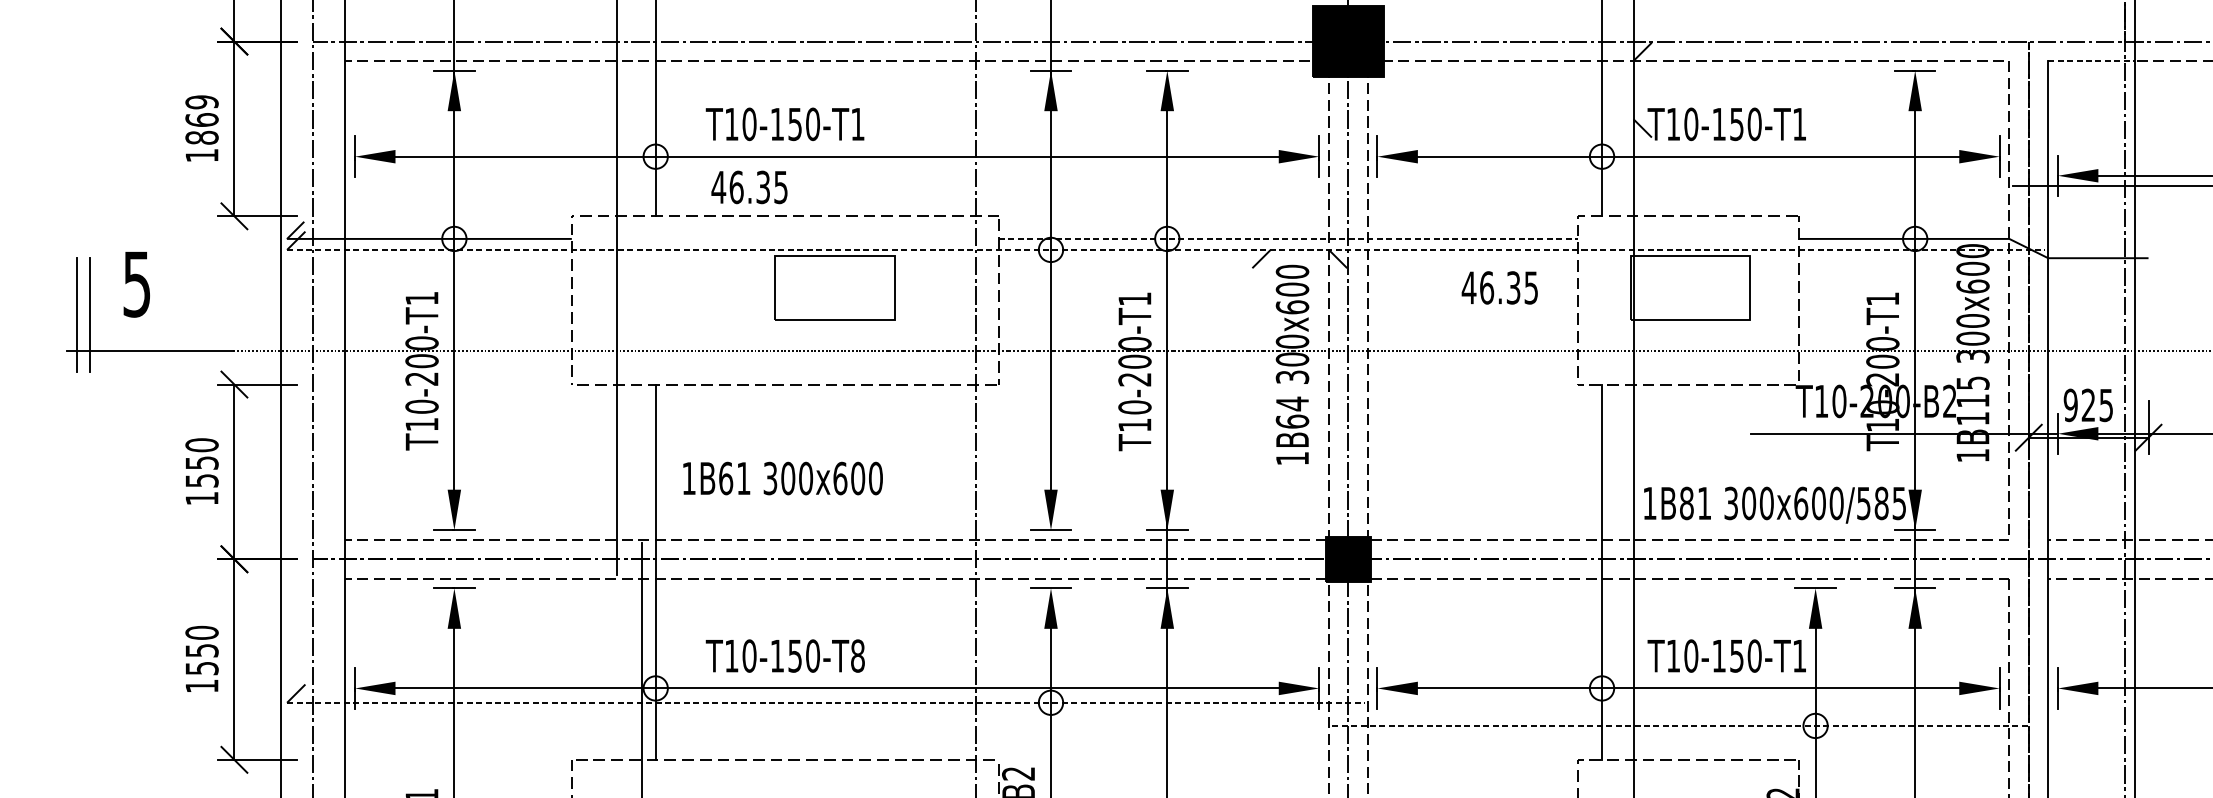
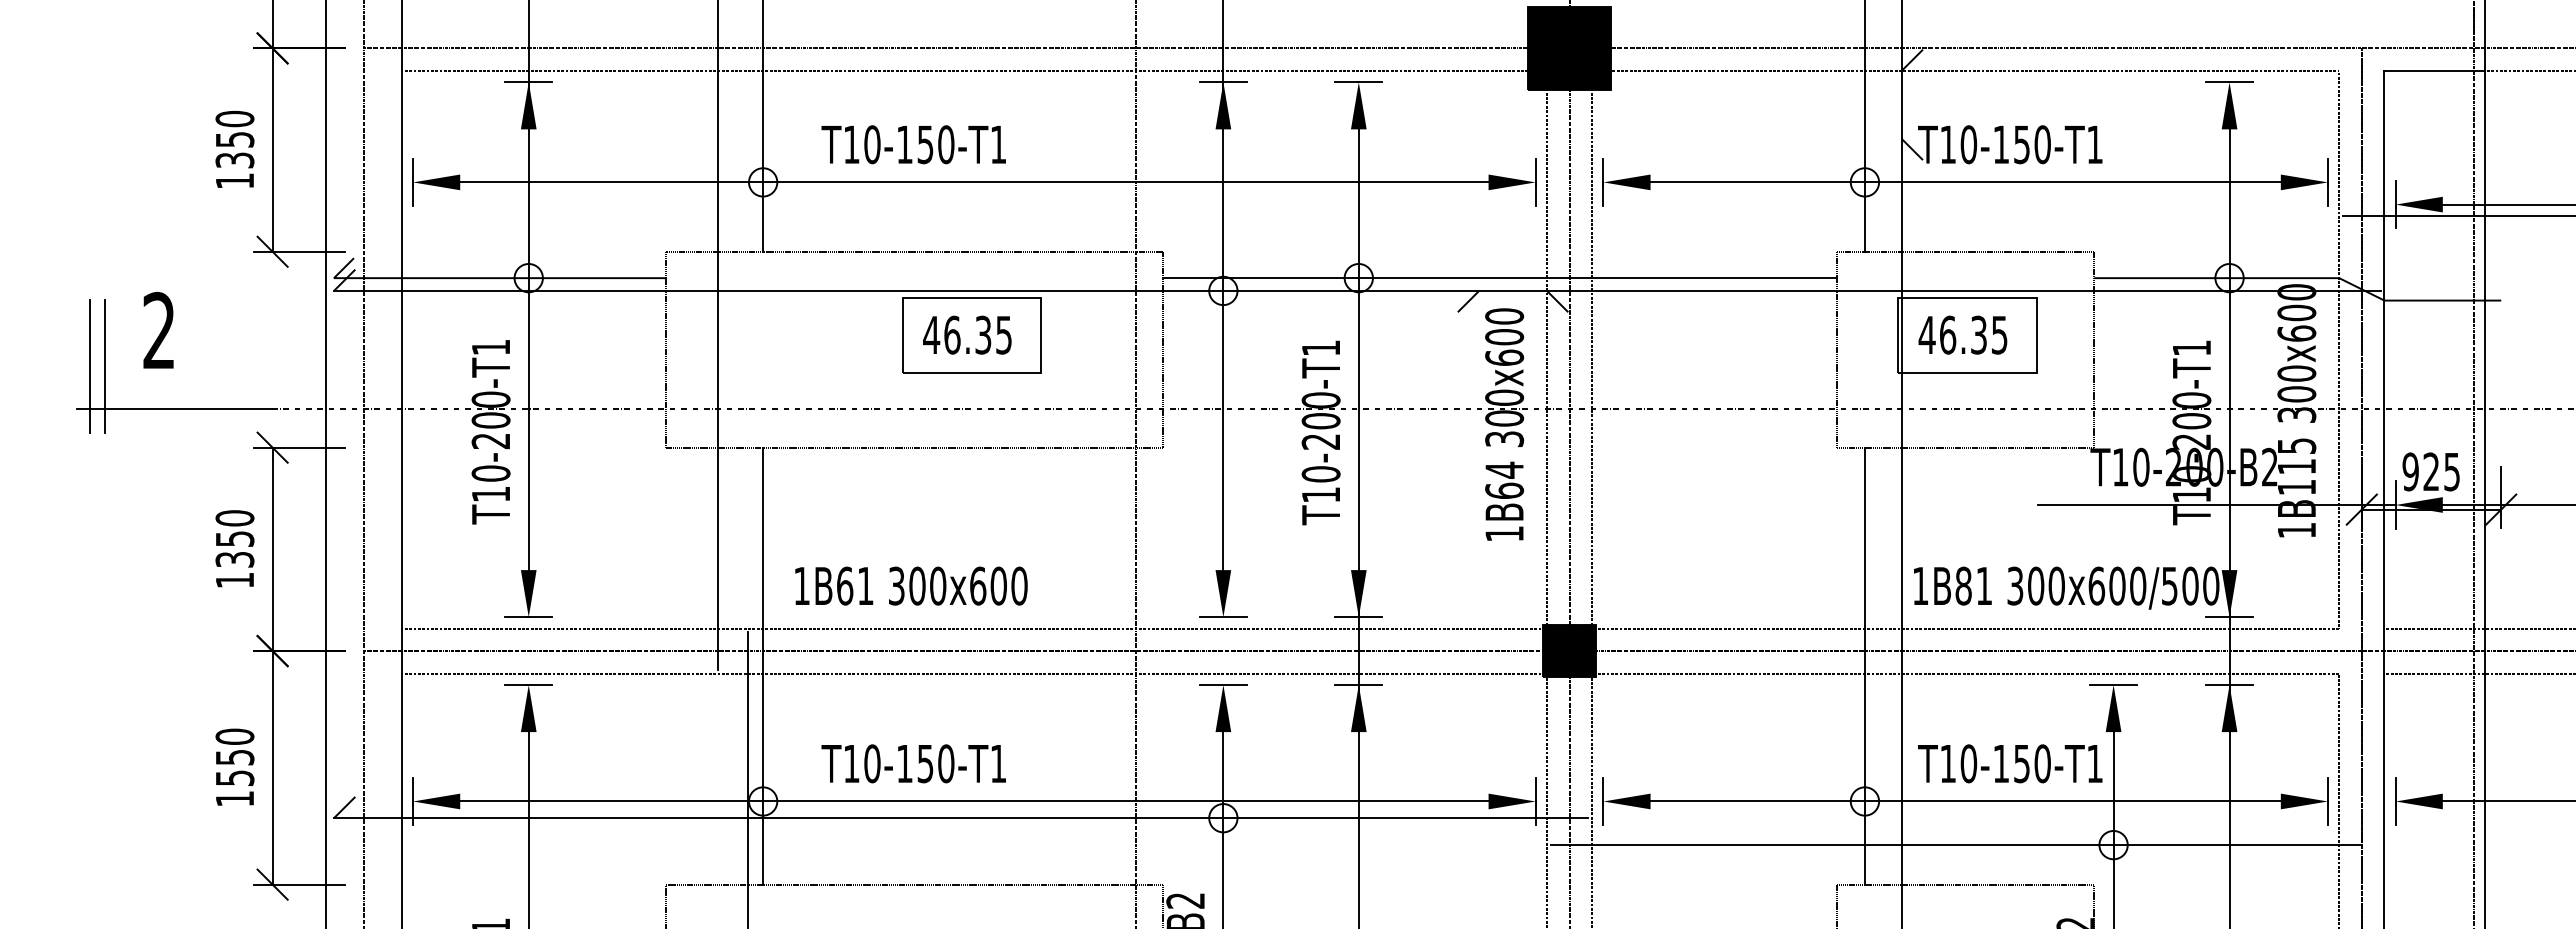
line: (2092, 60) -> (2435, 70), dashed -> solid
text: (201, 119) -> (234, 139), 1869 -> 1350
text: (749, 186) -> (967, 334), moved
line: (1289, 239) -> (1500, 278), dashed -> solid
line: (1166, 249) -> (1357, 290), dashed -> solid
text: (136, 283) -> (158, 330), 5 -> 2
text: (1499, 287) -> (1962, 334), moved
text: (783, 478) -> (911, 585), moved
text: (201, 480) -> (234, 559), 1550 -> 1350
text: (1890, 502) -> (2200, 585), 300x600/585 -> 300x600/500
text: (857, 655) -> (998, 763), T10-150-T8 -> T10-150-T1
line: (826, 703) -> (961, 818), dashed -> solid
line: (1680, 726) -> (1956, 845), dashed -> solid

